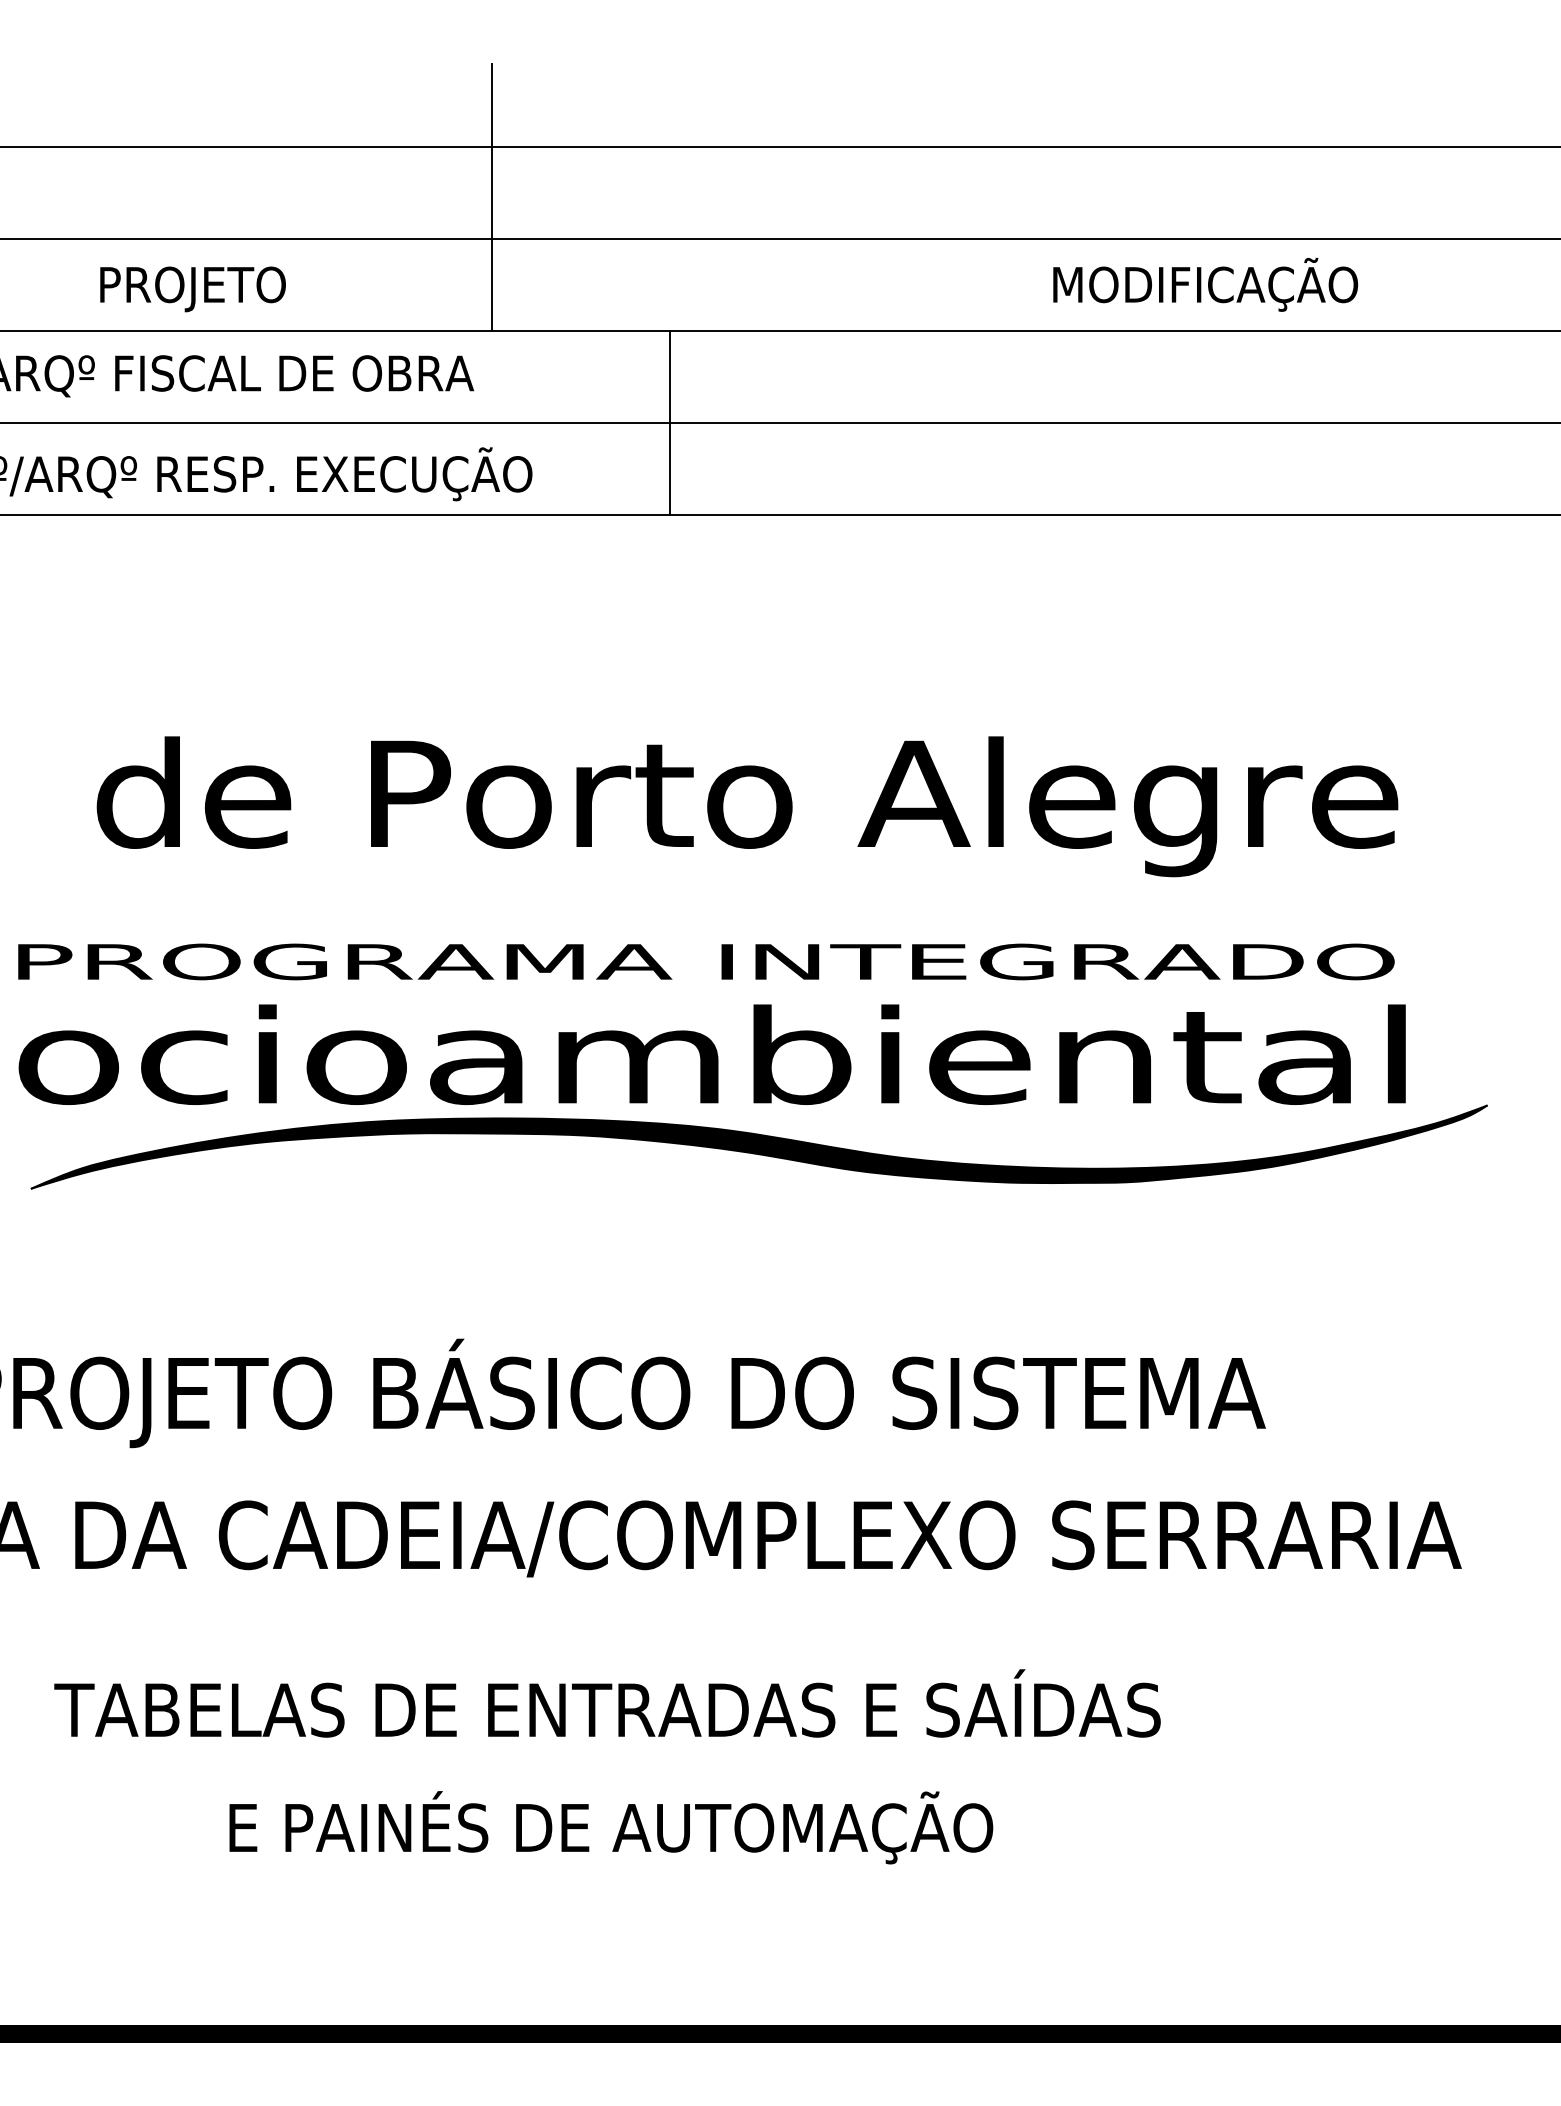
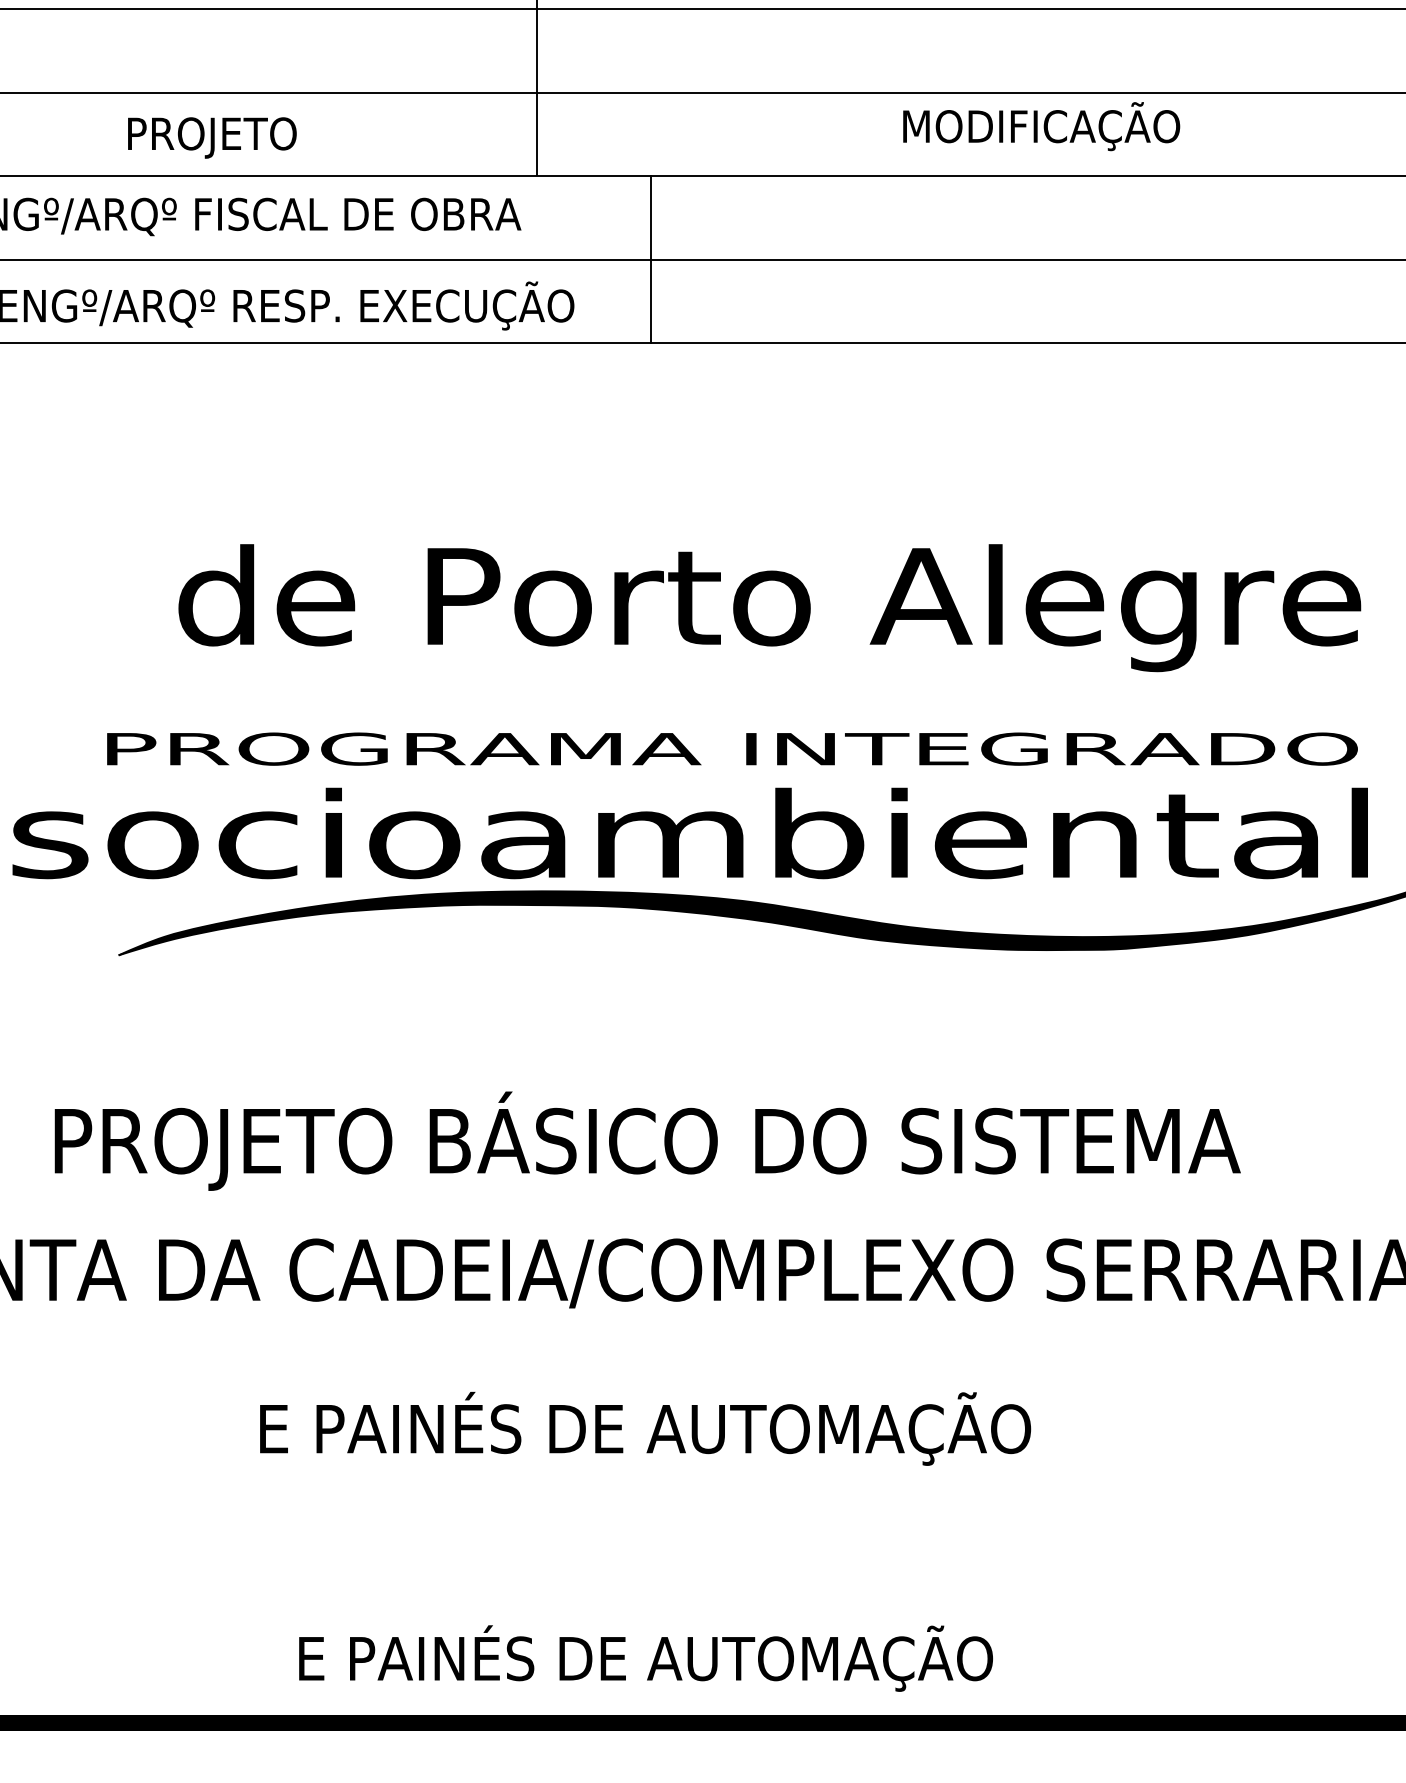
text: (1205, 284) -> (1041, 126), moved
text: (192, 289) -> (211, 138), moved
line: (669, 423) -> (650, 259), moved
text: (607, 1709) -> (642, 1428), TABELAS DE ENTRADAS E SAÍDAS -> E PAINÉS DE AUTOMAÇÃO
text: (611, 1827) -> (646, 1658), moved

